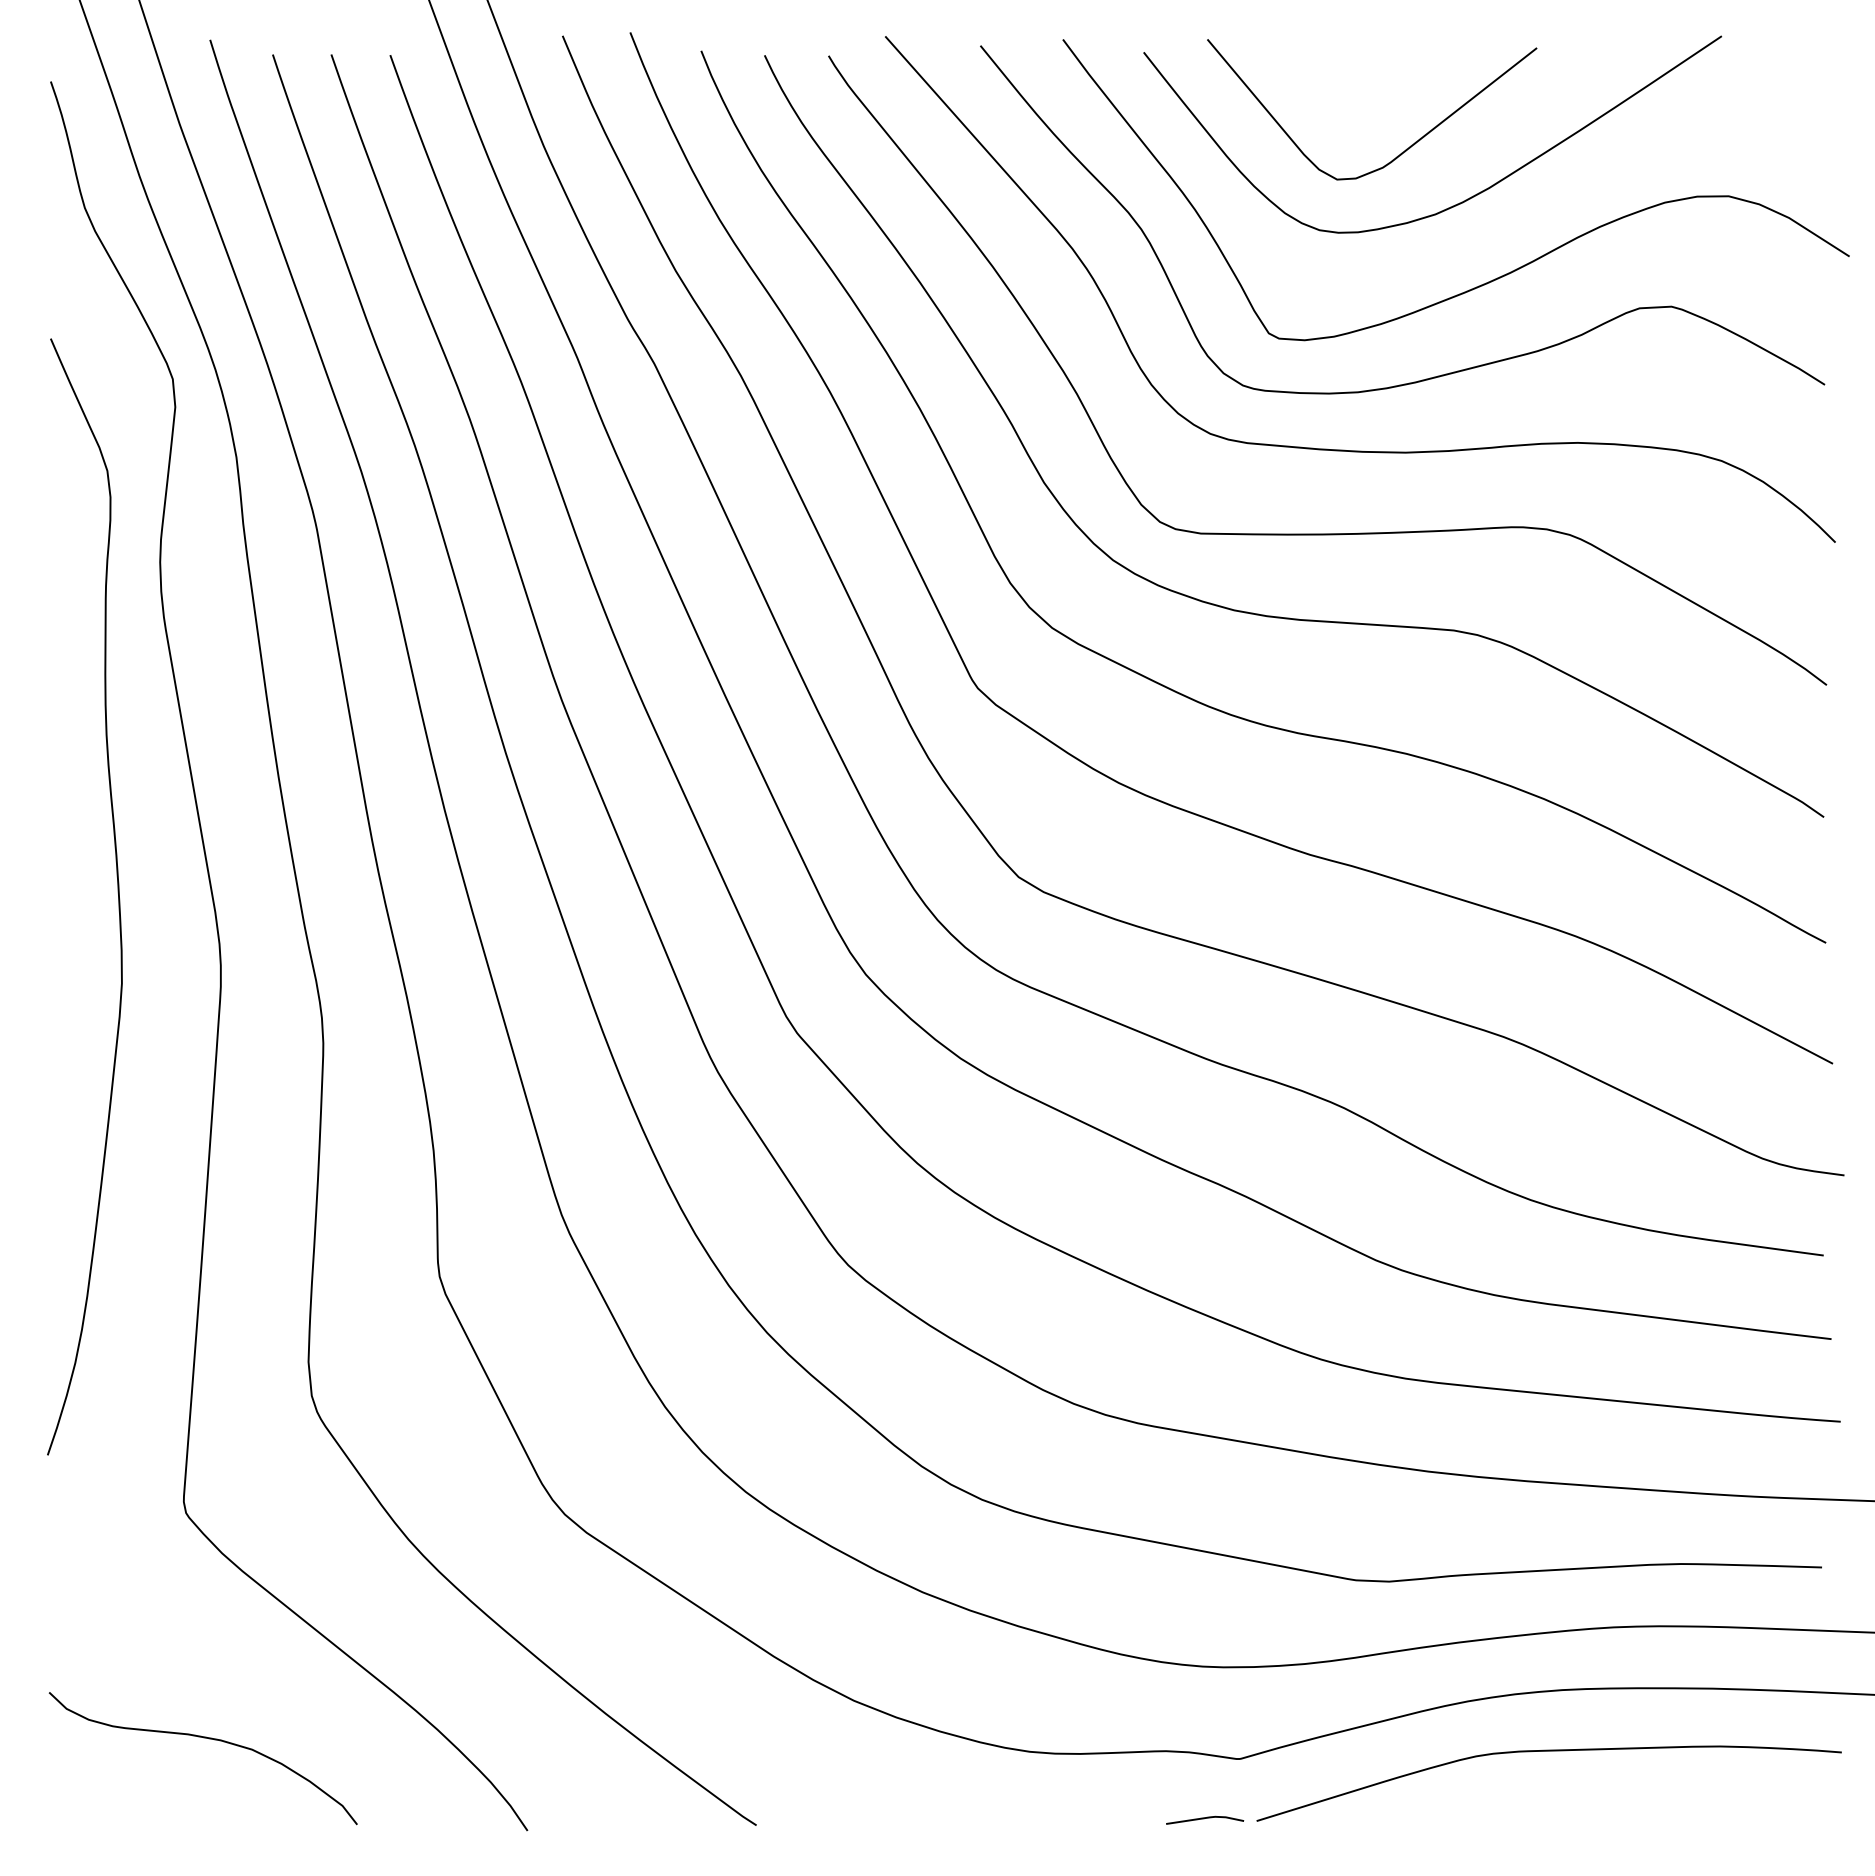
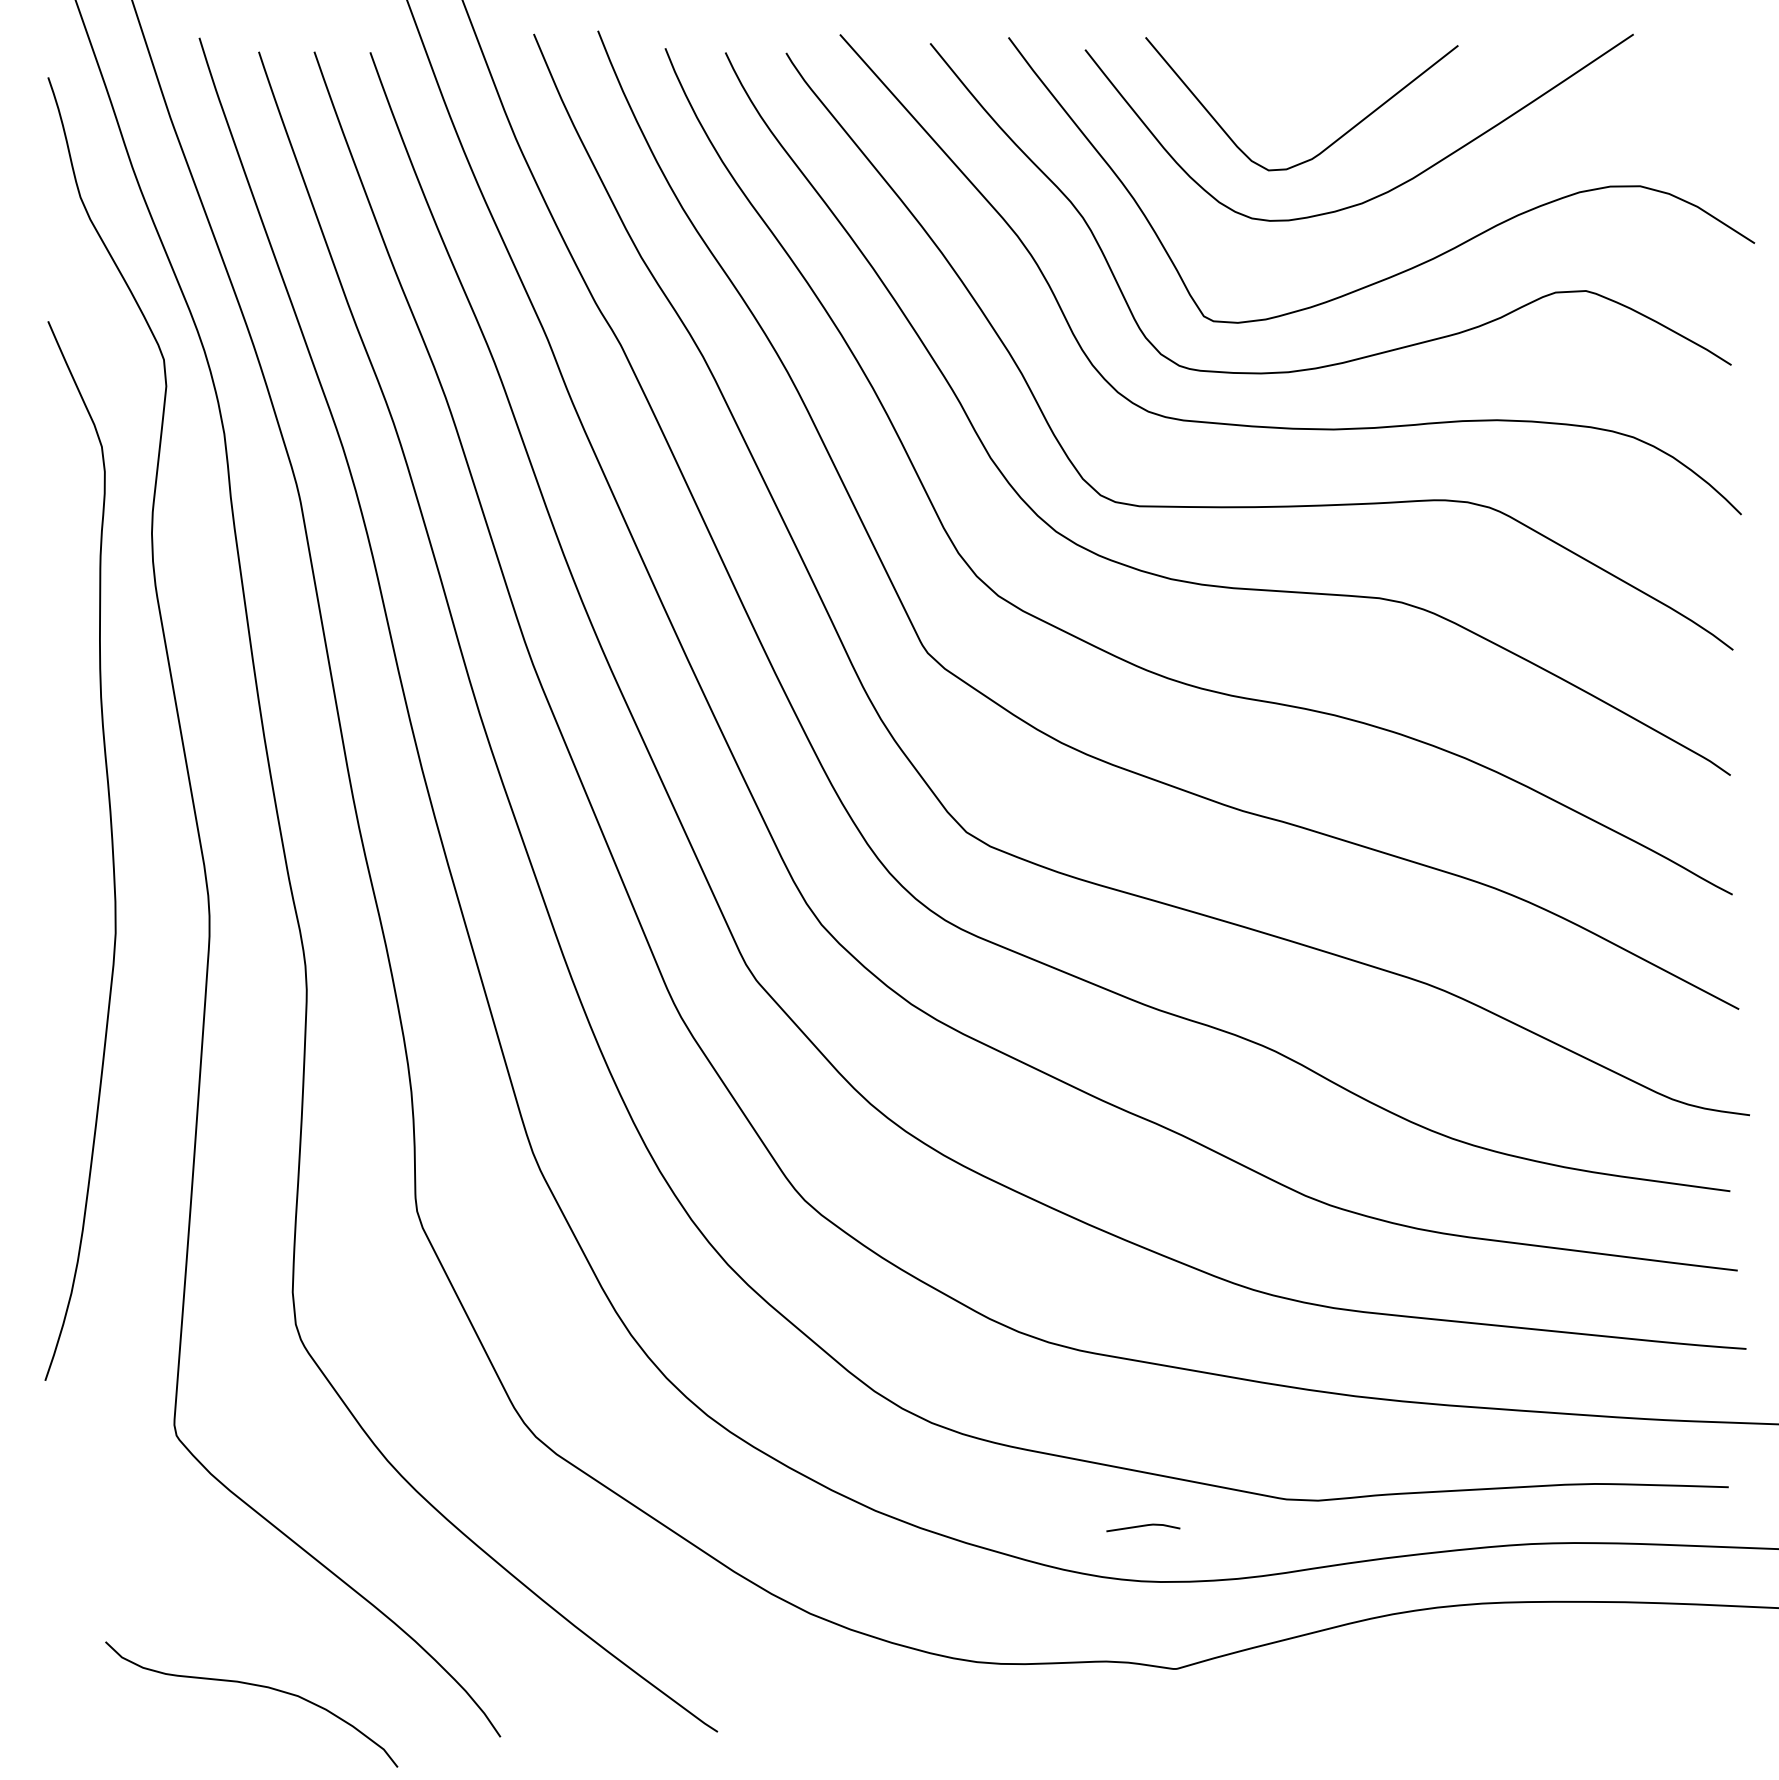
curve: (203, 1738) -> (251, 1685), moved
curve: (1548, 1751) -> (1469, 1661), removed
line: (1205, 1818) -> (1143, 1526), moved

